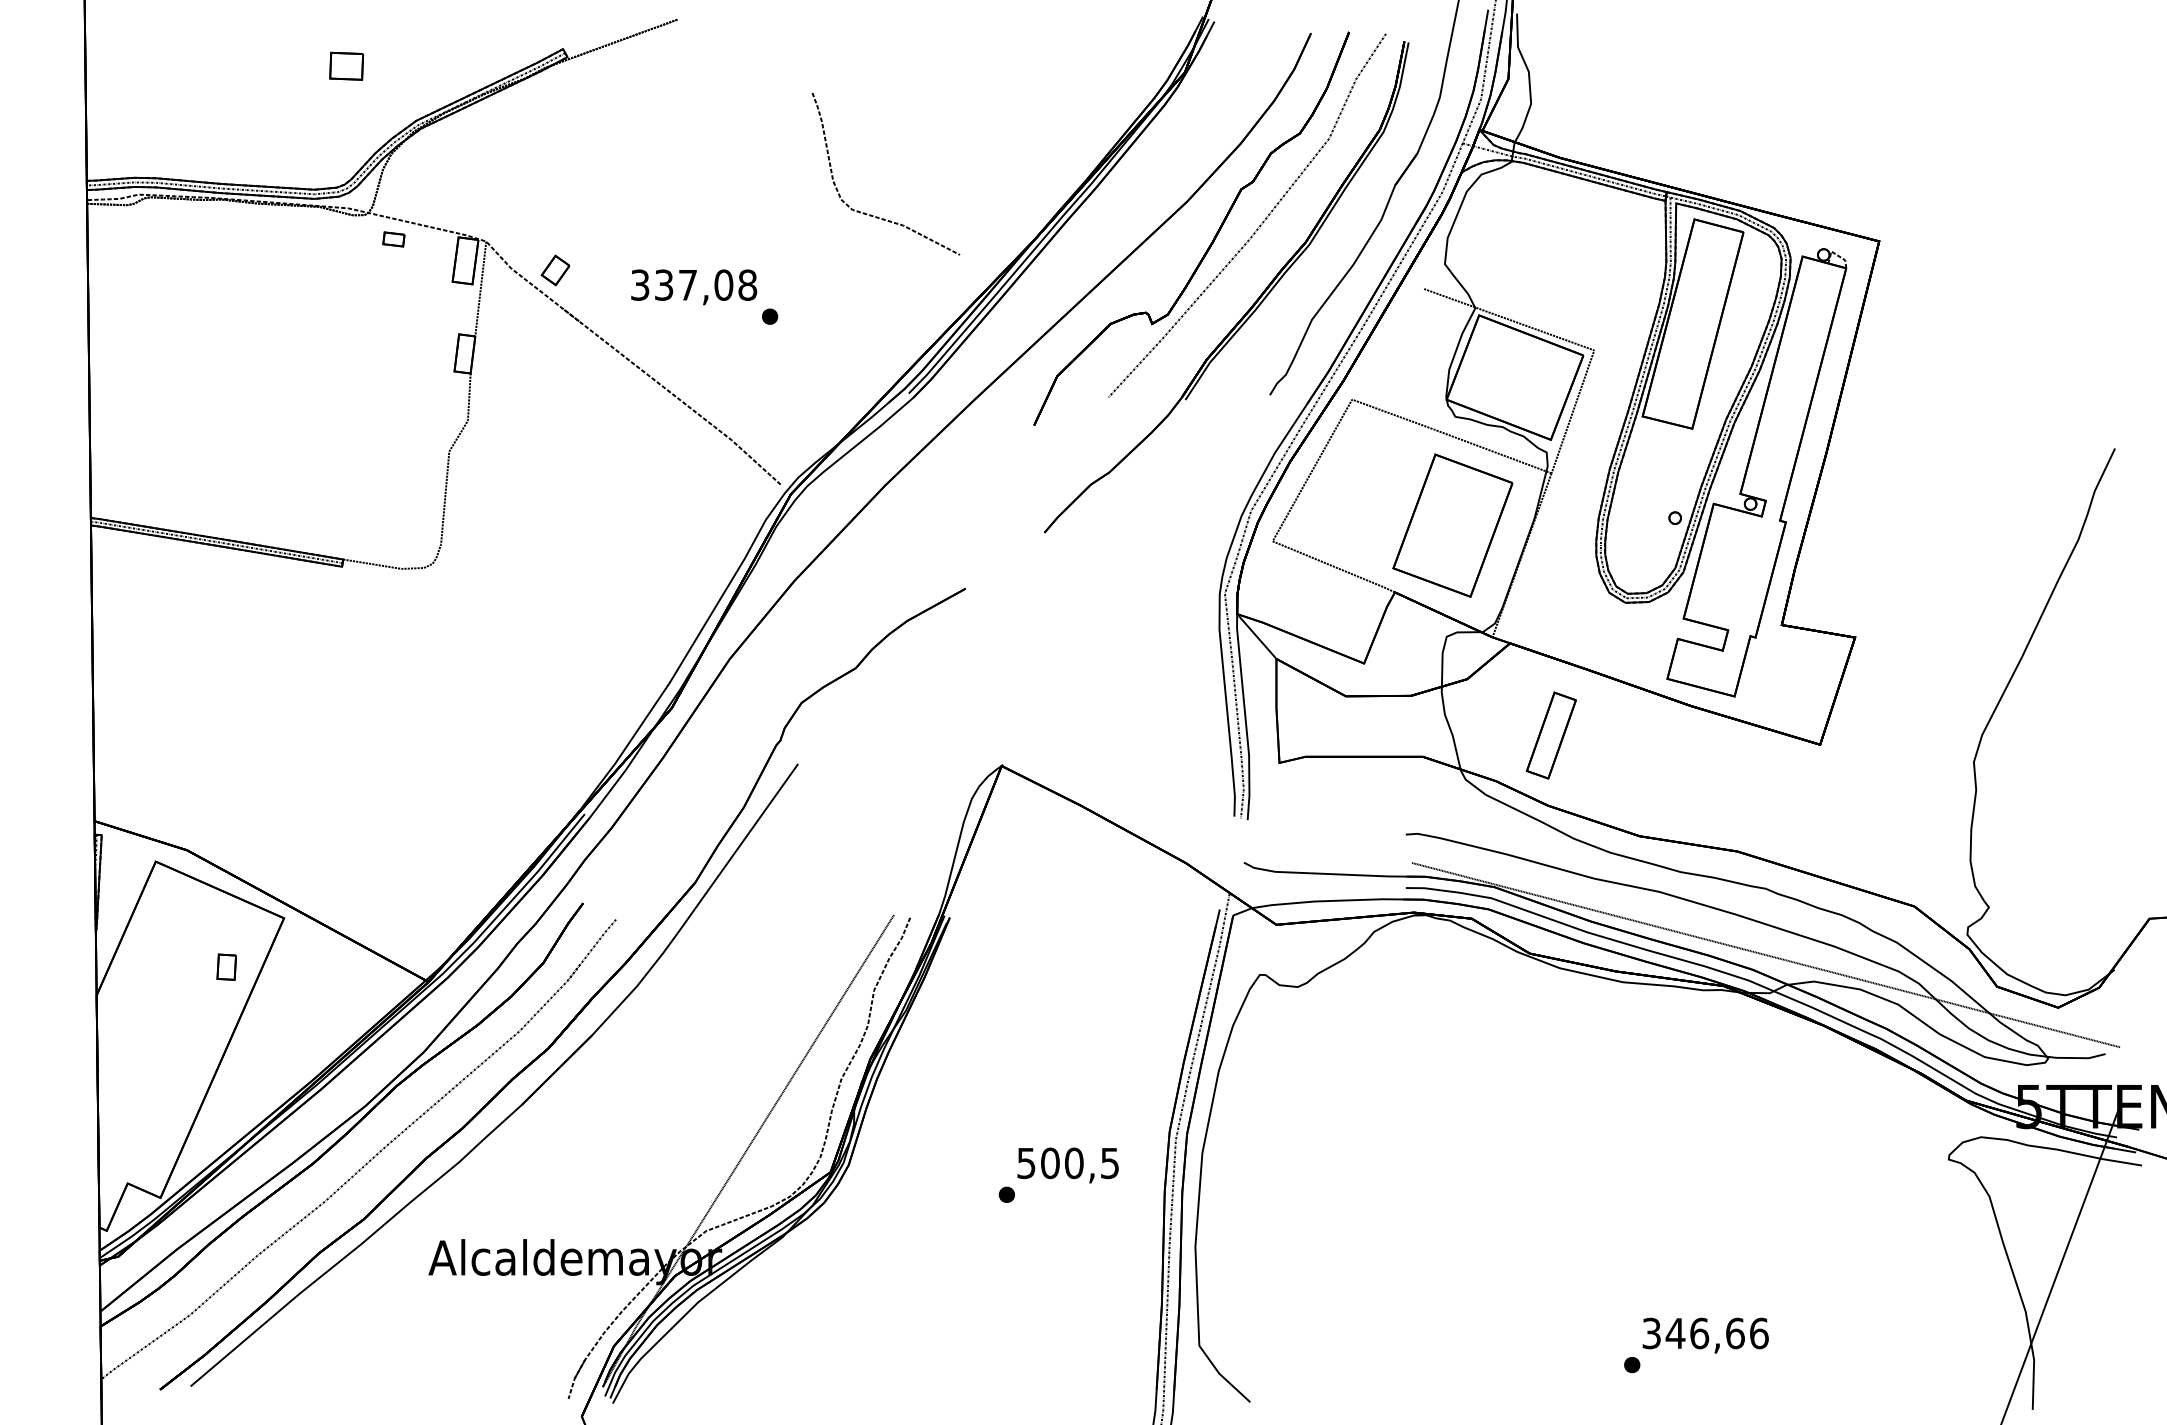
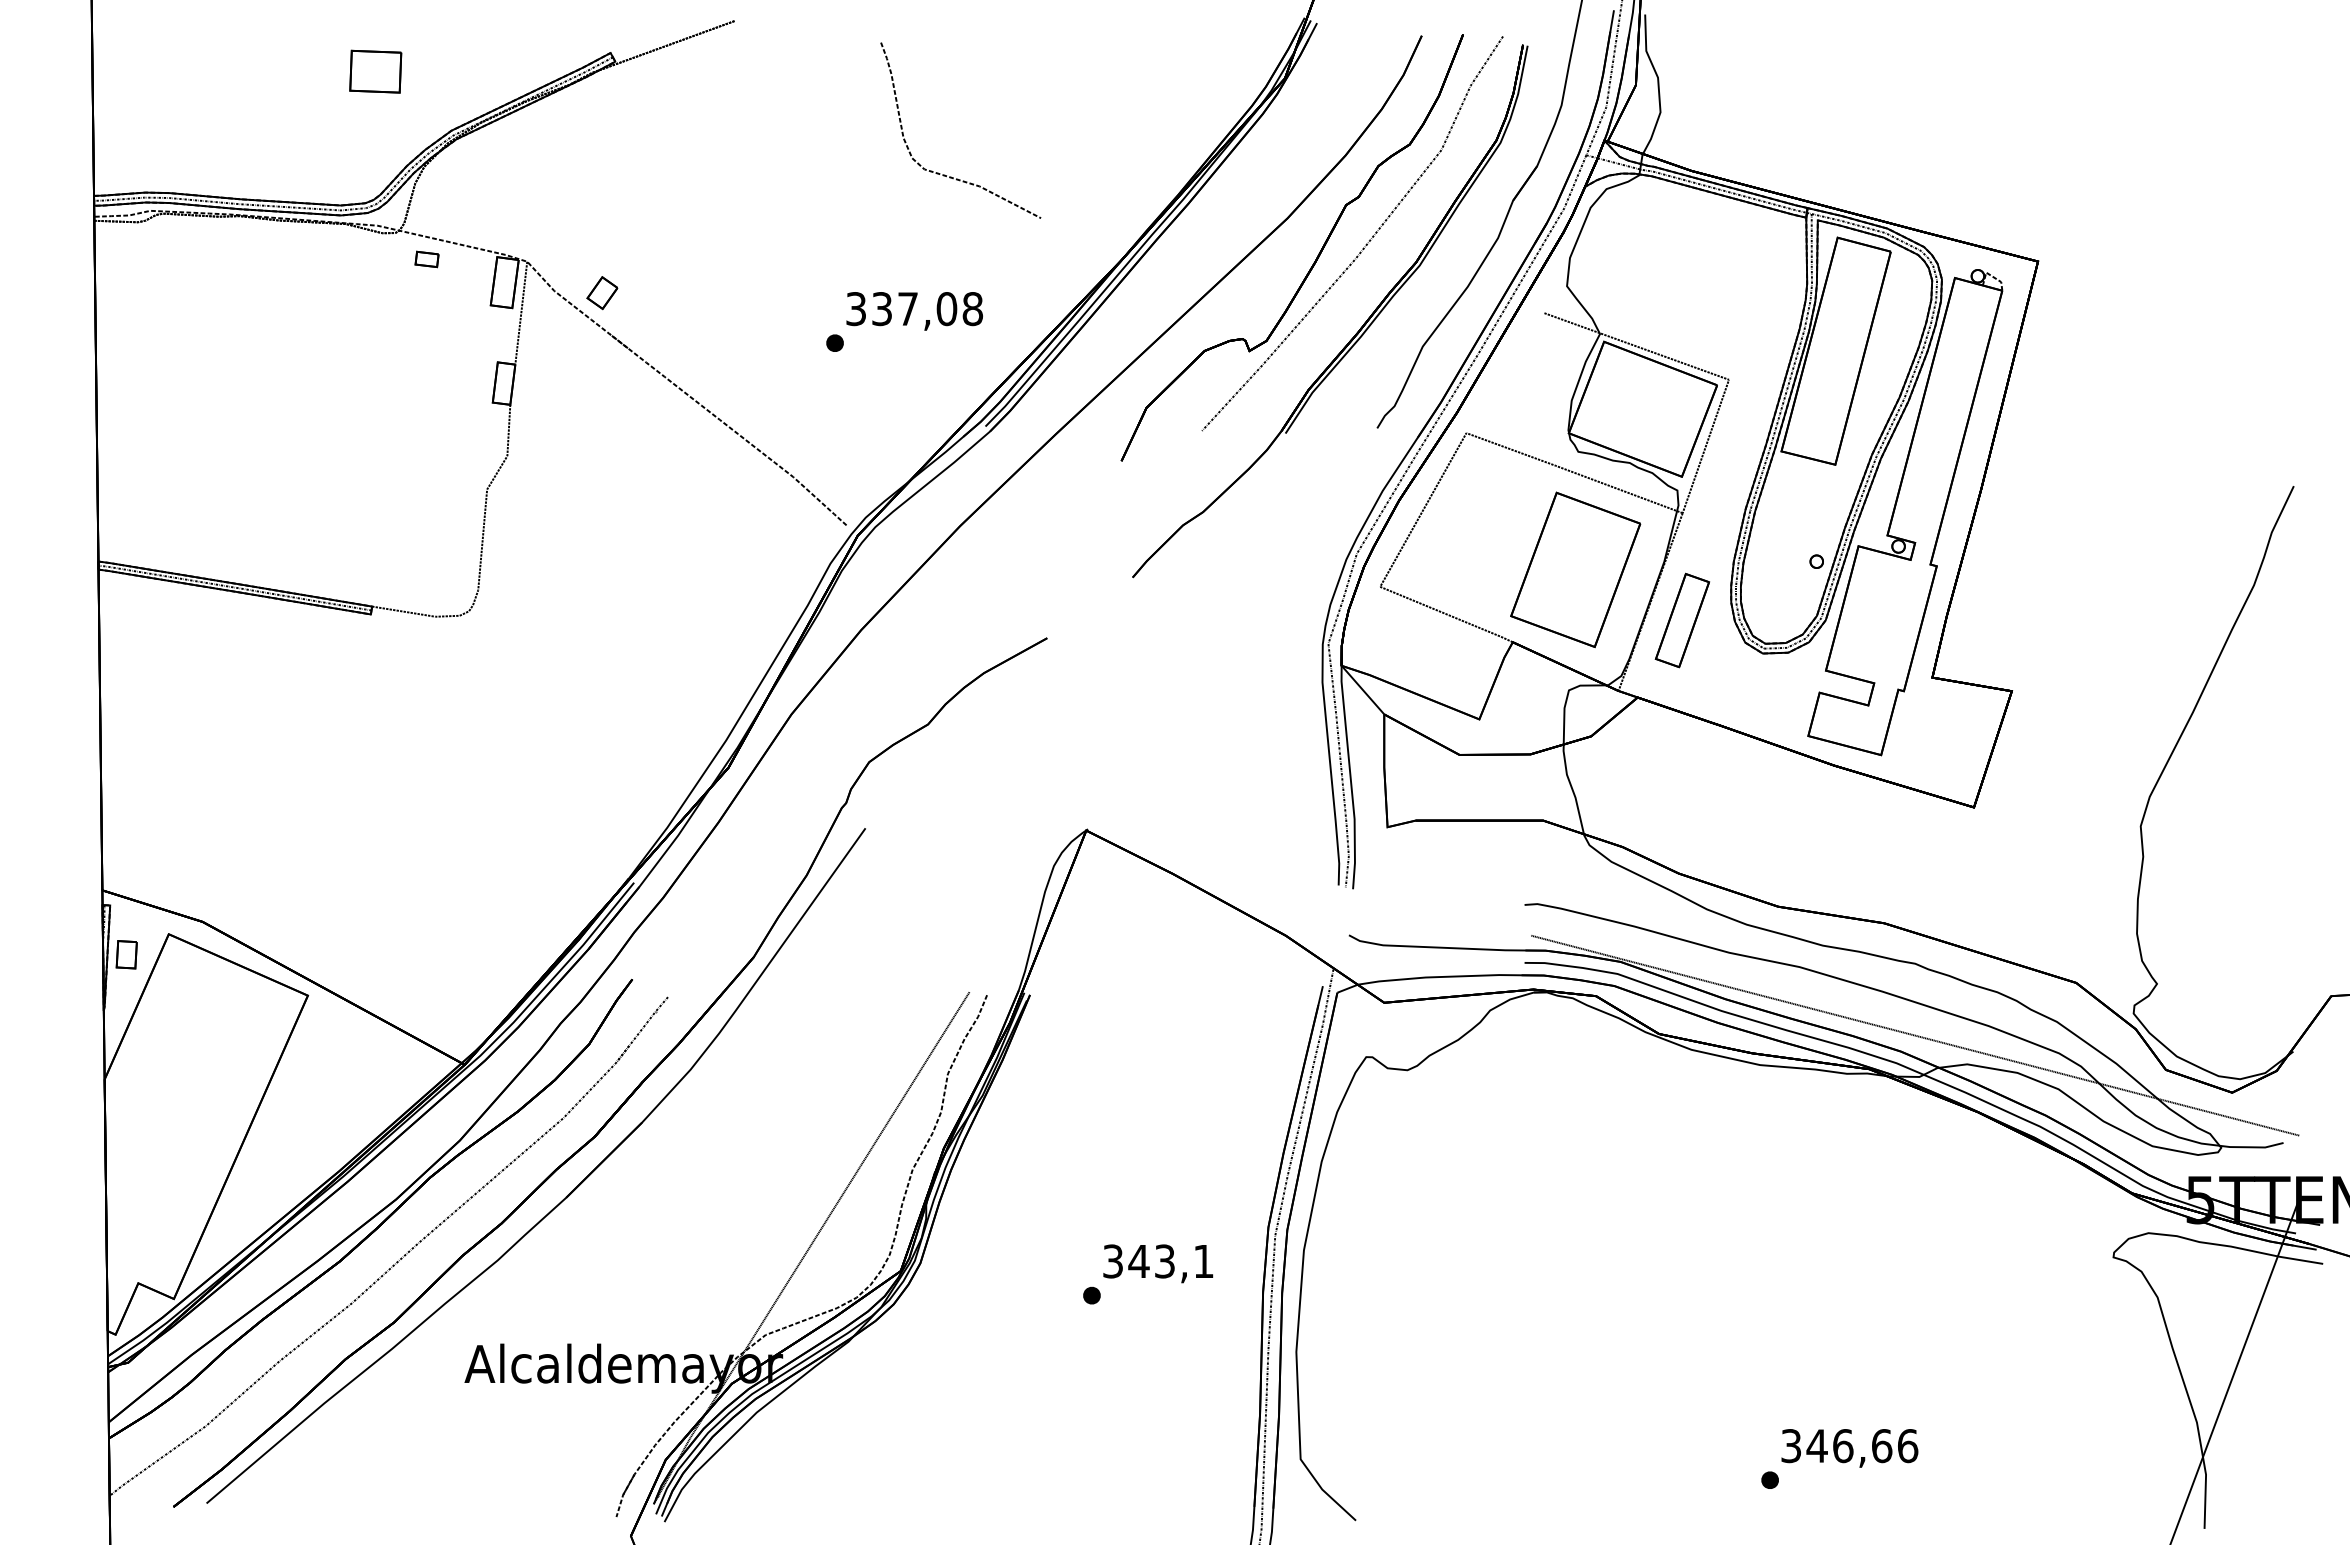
part: (346, 66) -> (375, 71), size x1.43
curve: (870, 214) -> (944, 174), moved
text: (693, 287) -> (914, 311), moved
part: (1551, 735) -> (1682, 620), moved
part: (226, 966) -> (126, 954), moved
text: (1068, 1163) -> (1158, 1261), 500,5 -> 343,1

